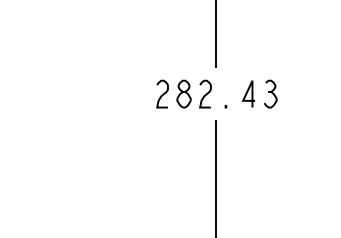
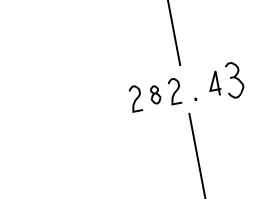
part: (183, 93) -> (154, 94), size x0.7
part: (270, 93) -> (234, 79), size x1.4

